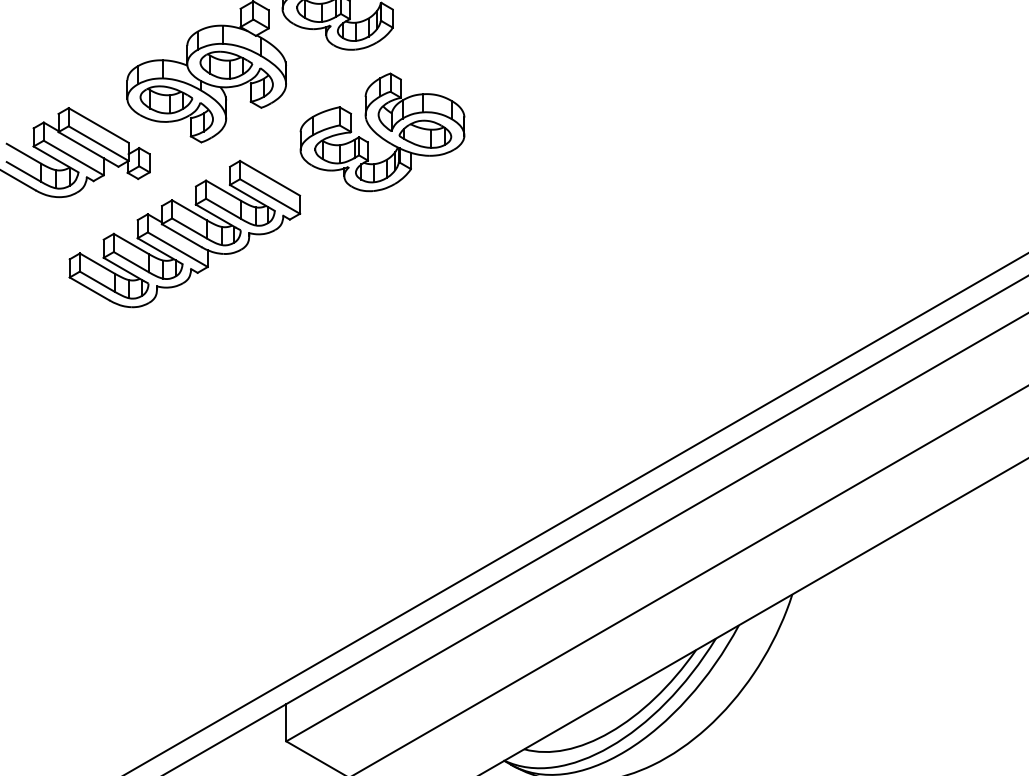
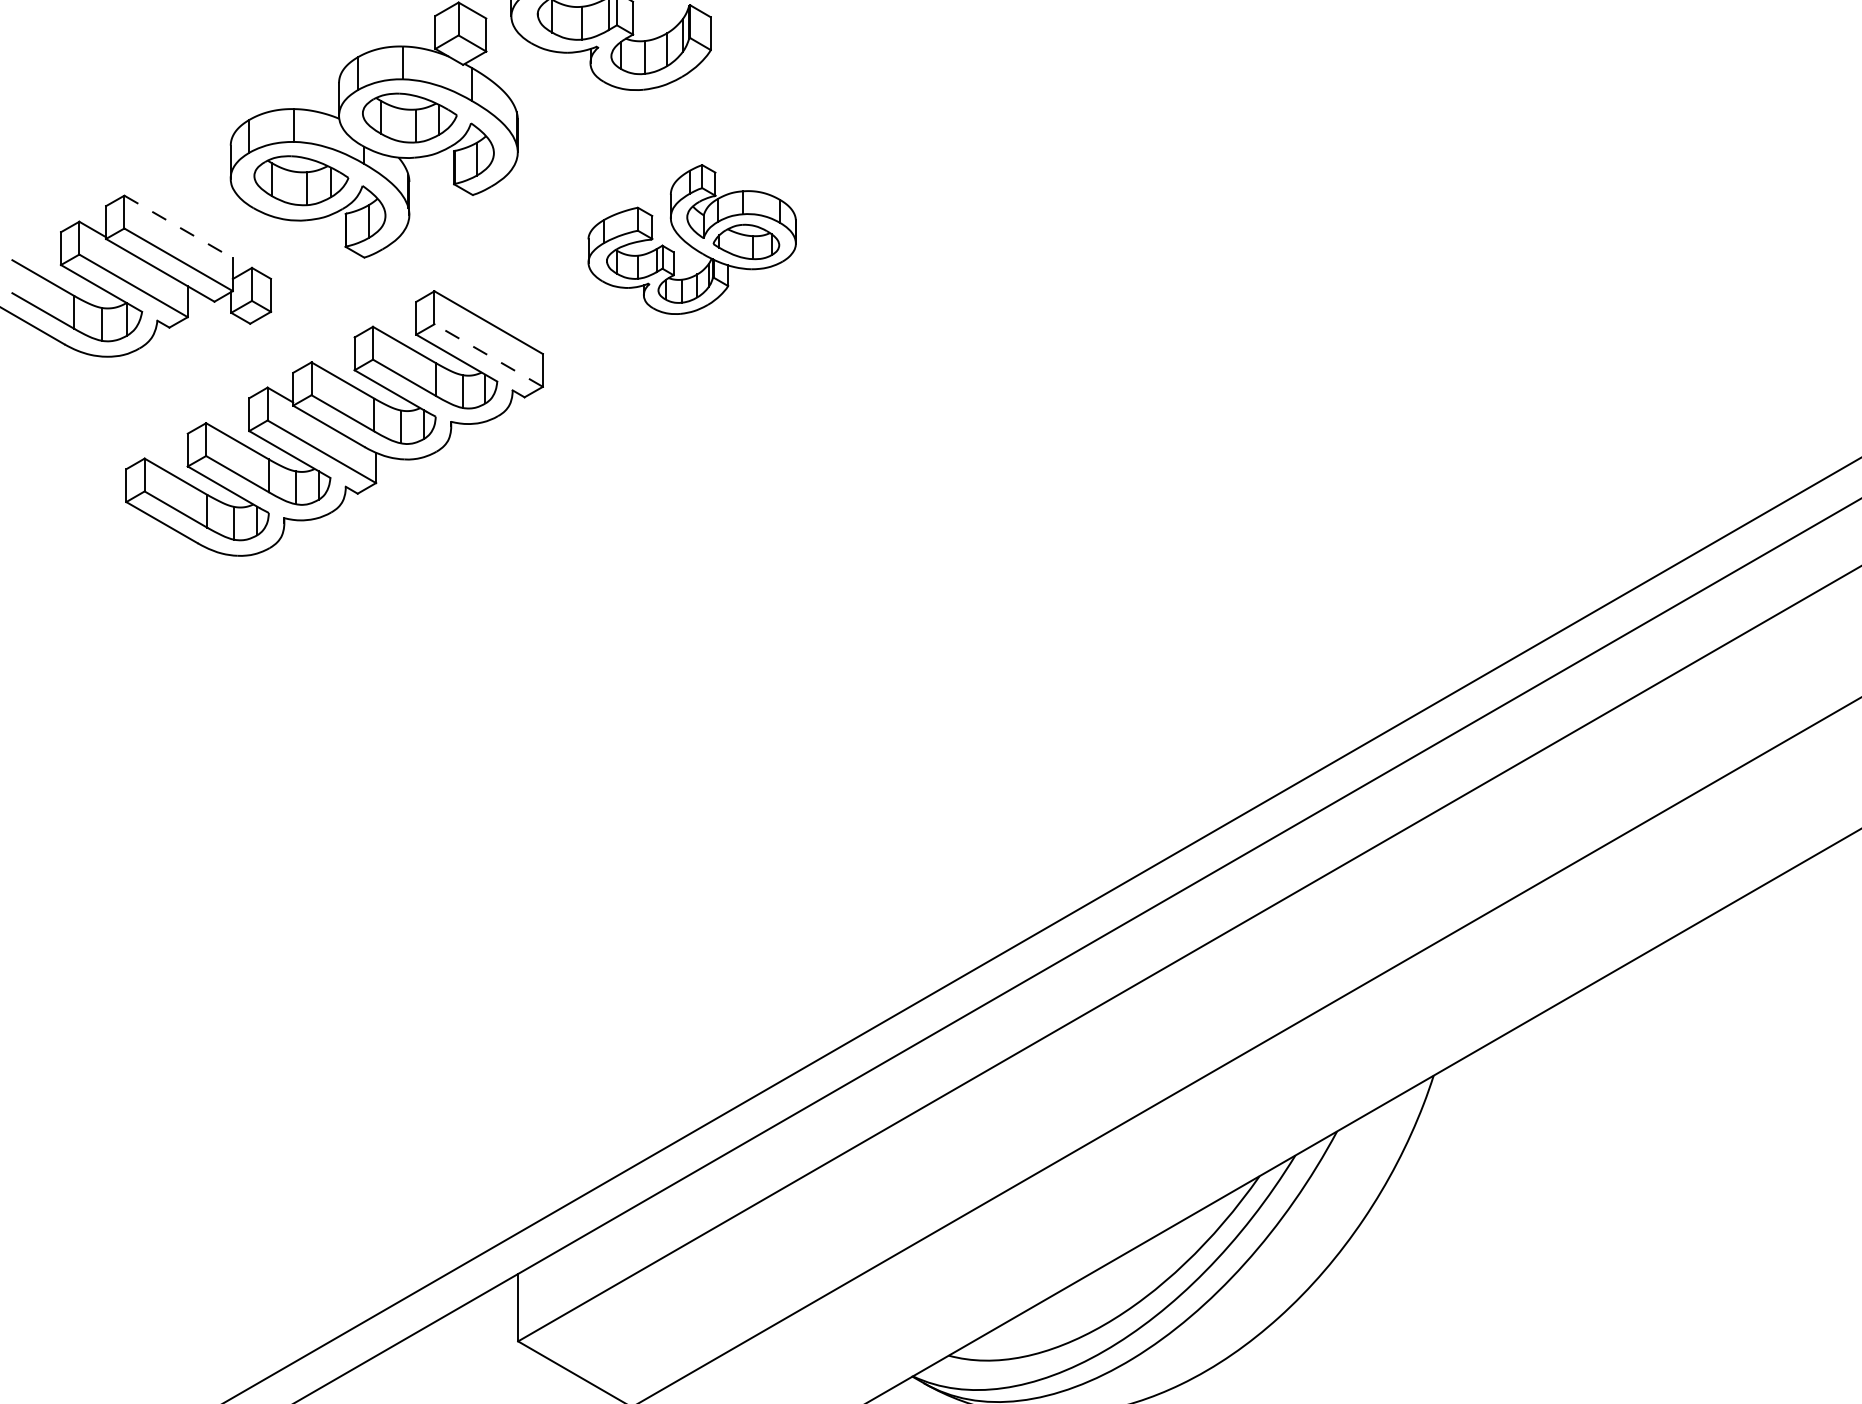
line: (98, 125) -> (178, 227), solid -> dashed
part: (382, 132) -> (692, 239), size x0.7
line: (270, 196) -> (489, 355), solid -> dashed

